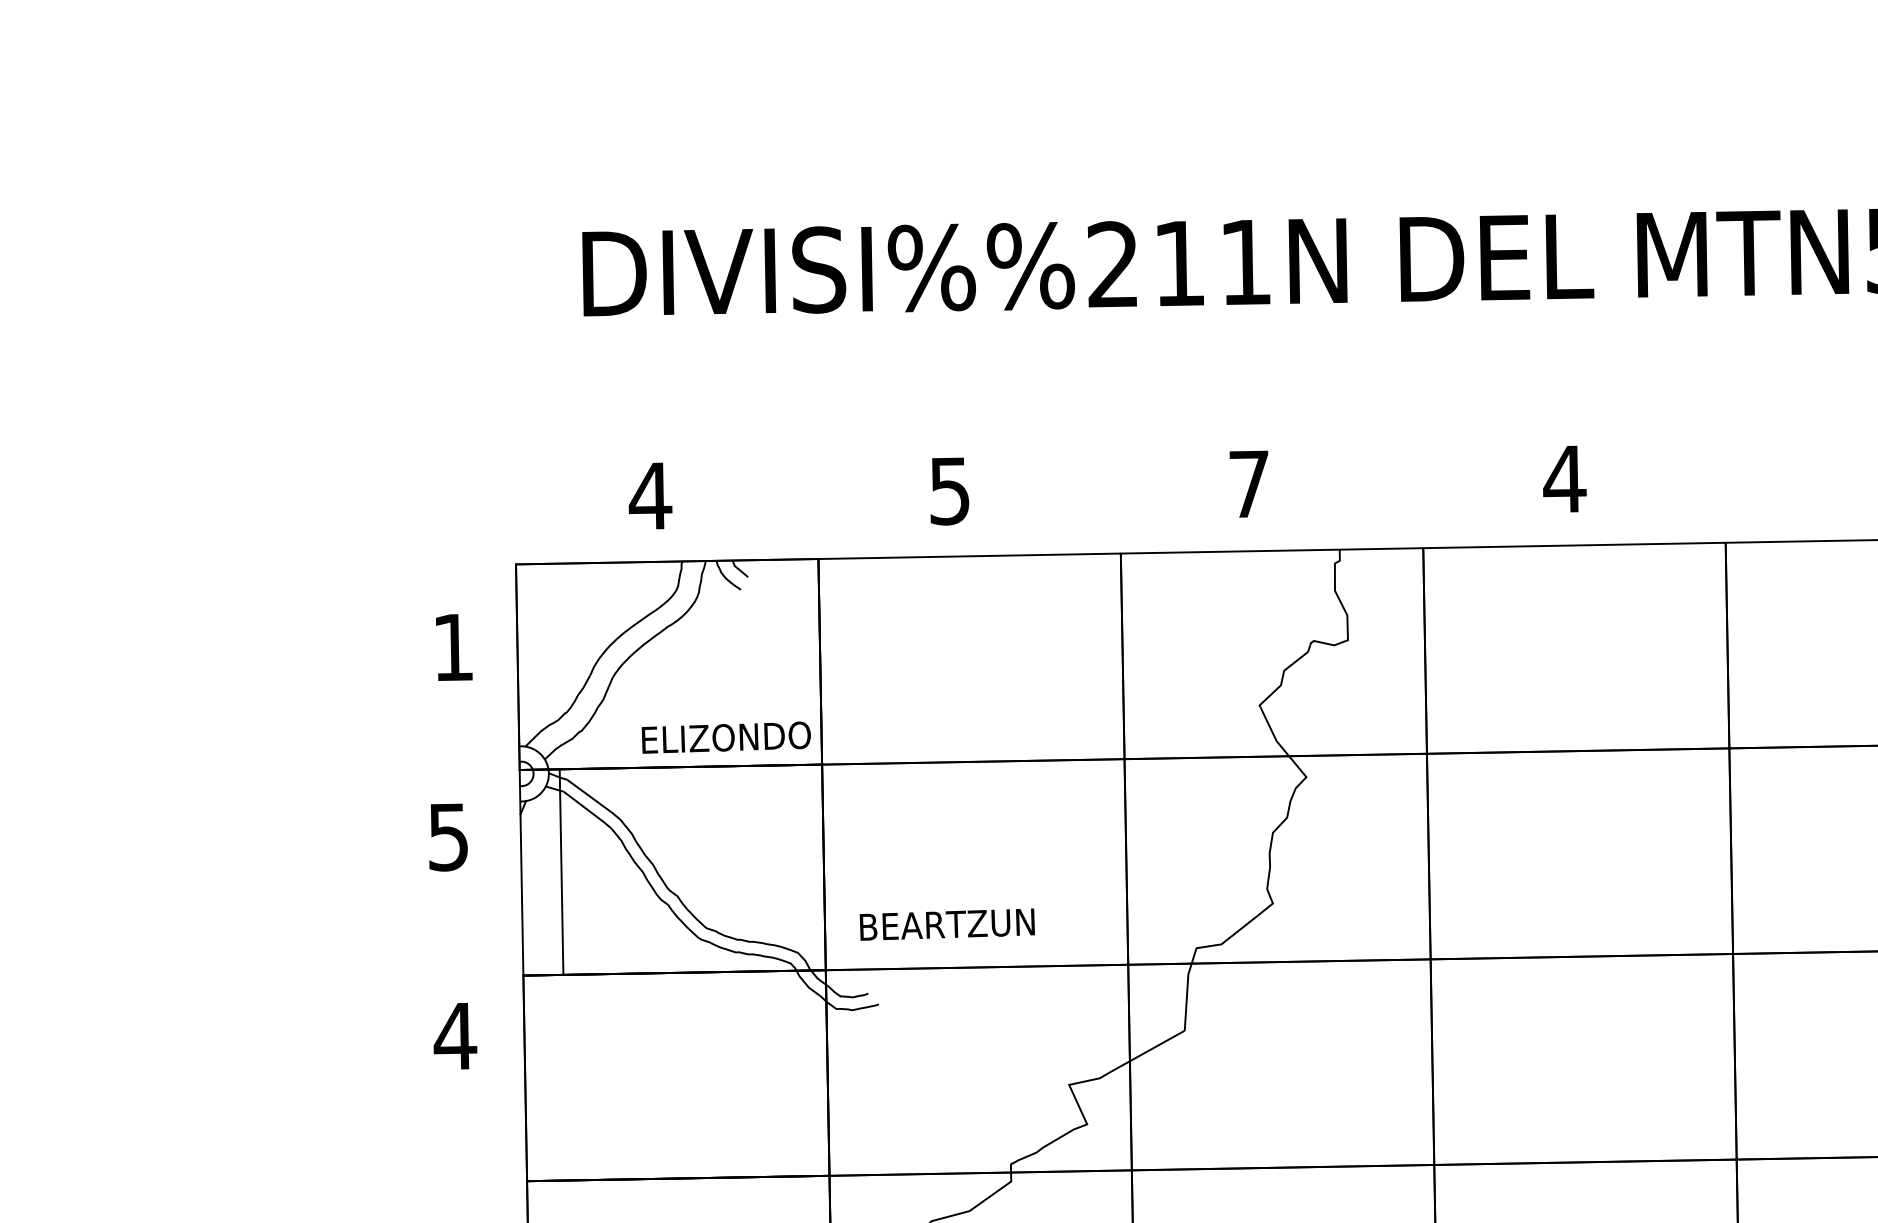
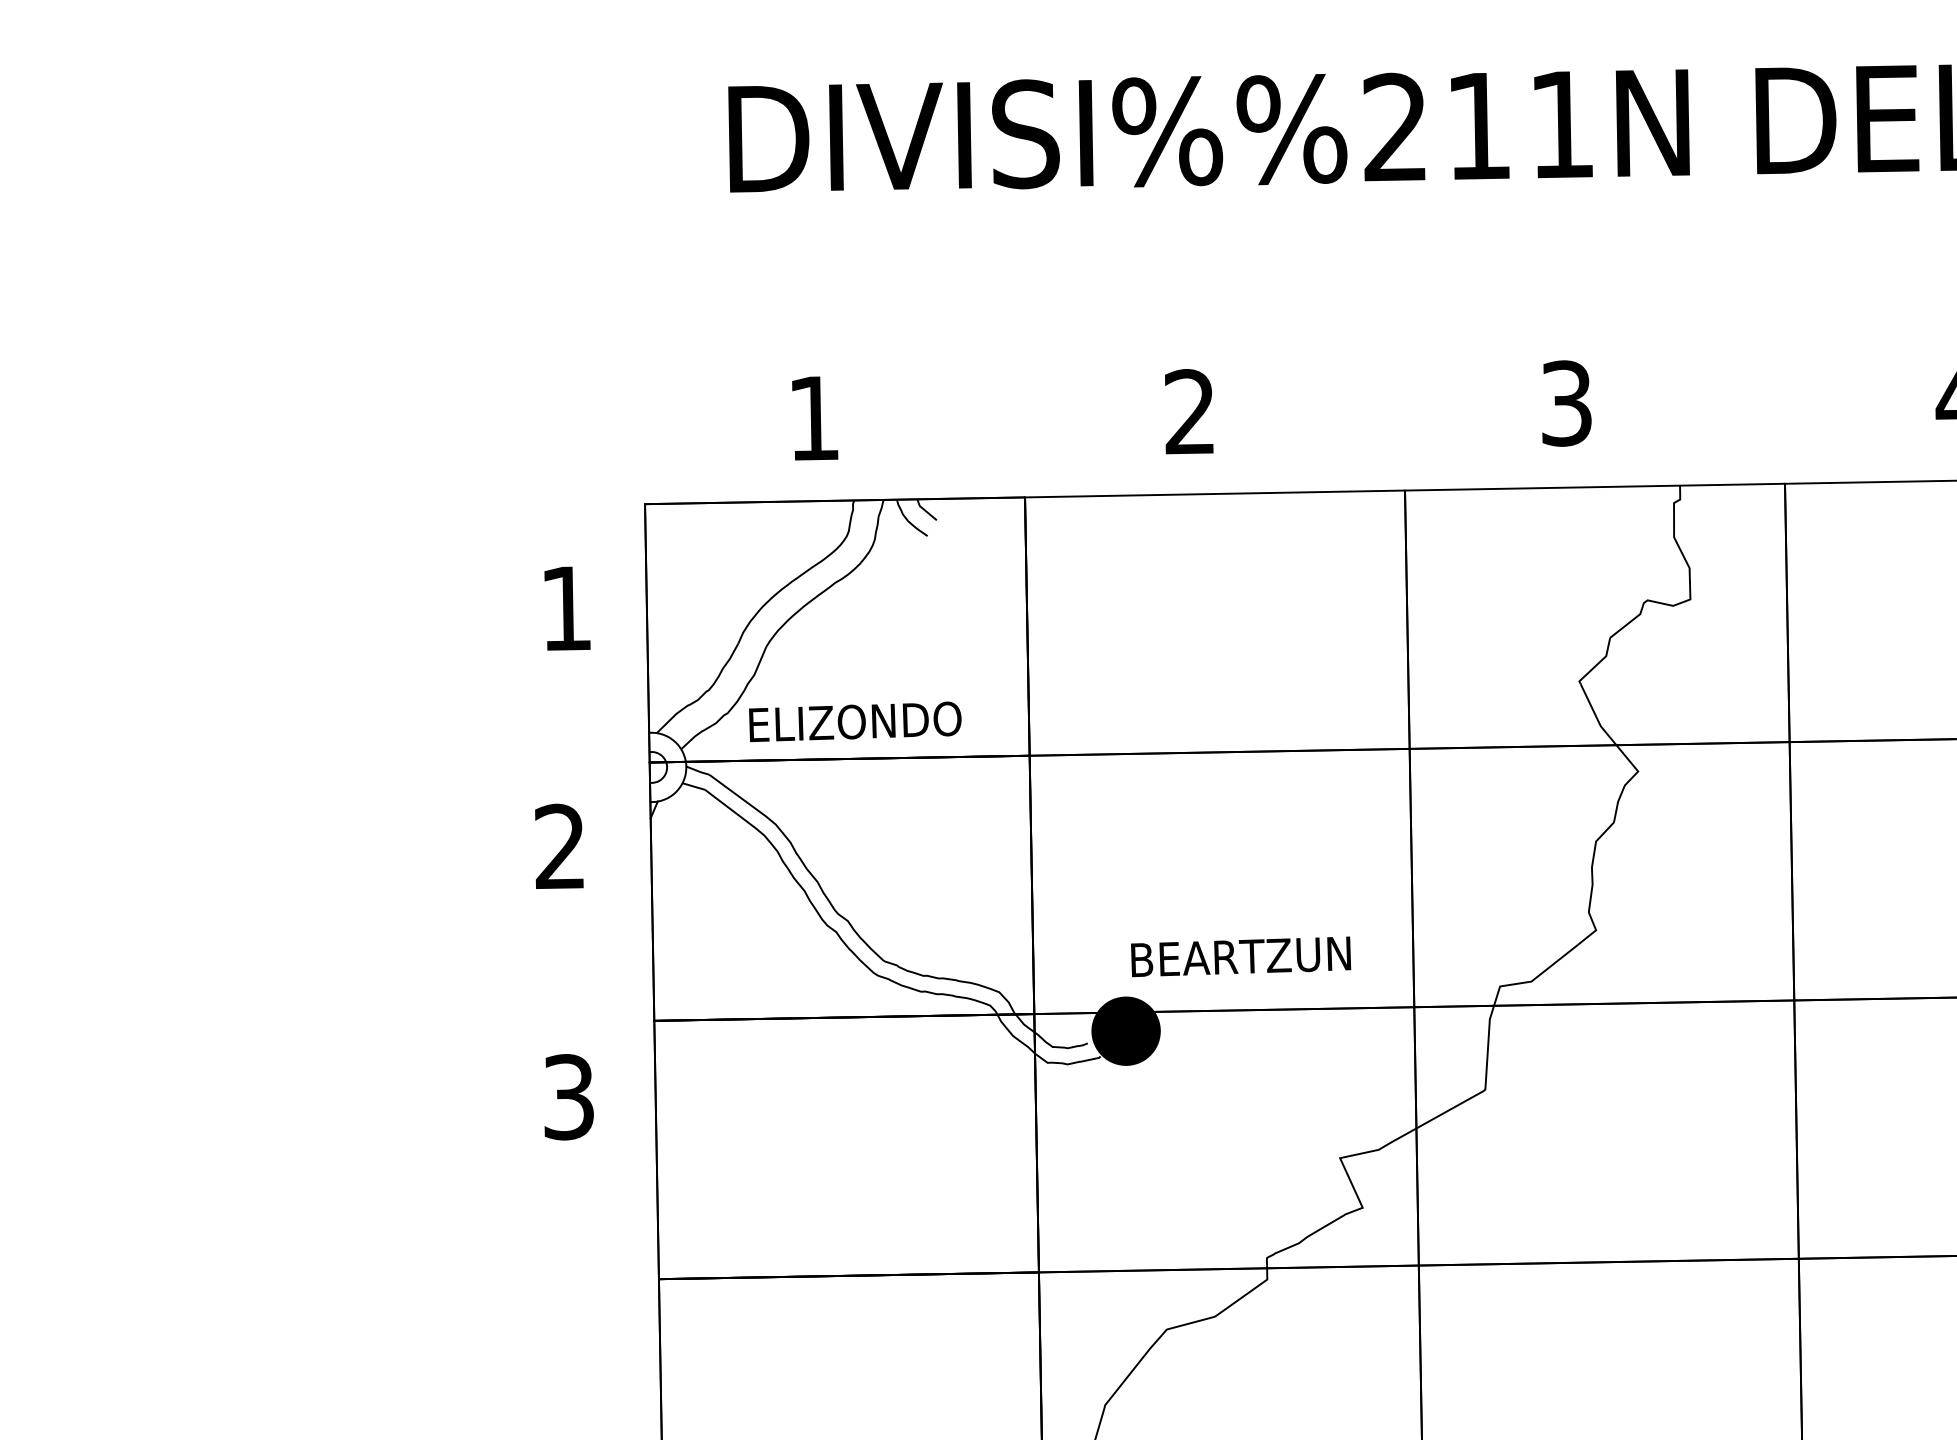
text: (1249, 483) -> (1566, 402), 7 -> 3
text: (949, 490) -> (1189, 411), 5 -> 2
text: (650, 495) -> (814, 417), 4 -> 1
text: (725, 737) -> (854, 721), moved
text: (447, 836) -> (558, 846), 5 -> 2
line: (561, 871) -> (651, 891), moved
text: (946, 924) -> (1239, 956), moved
fill: (898, 983) -> (1125, 1030), added
text: (455, 1036) -> (569, 1097), 4 -> 3

